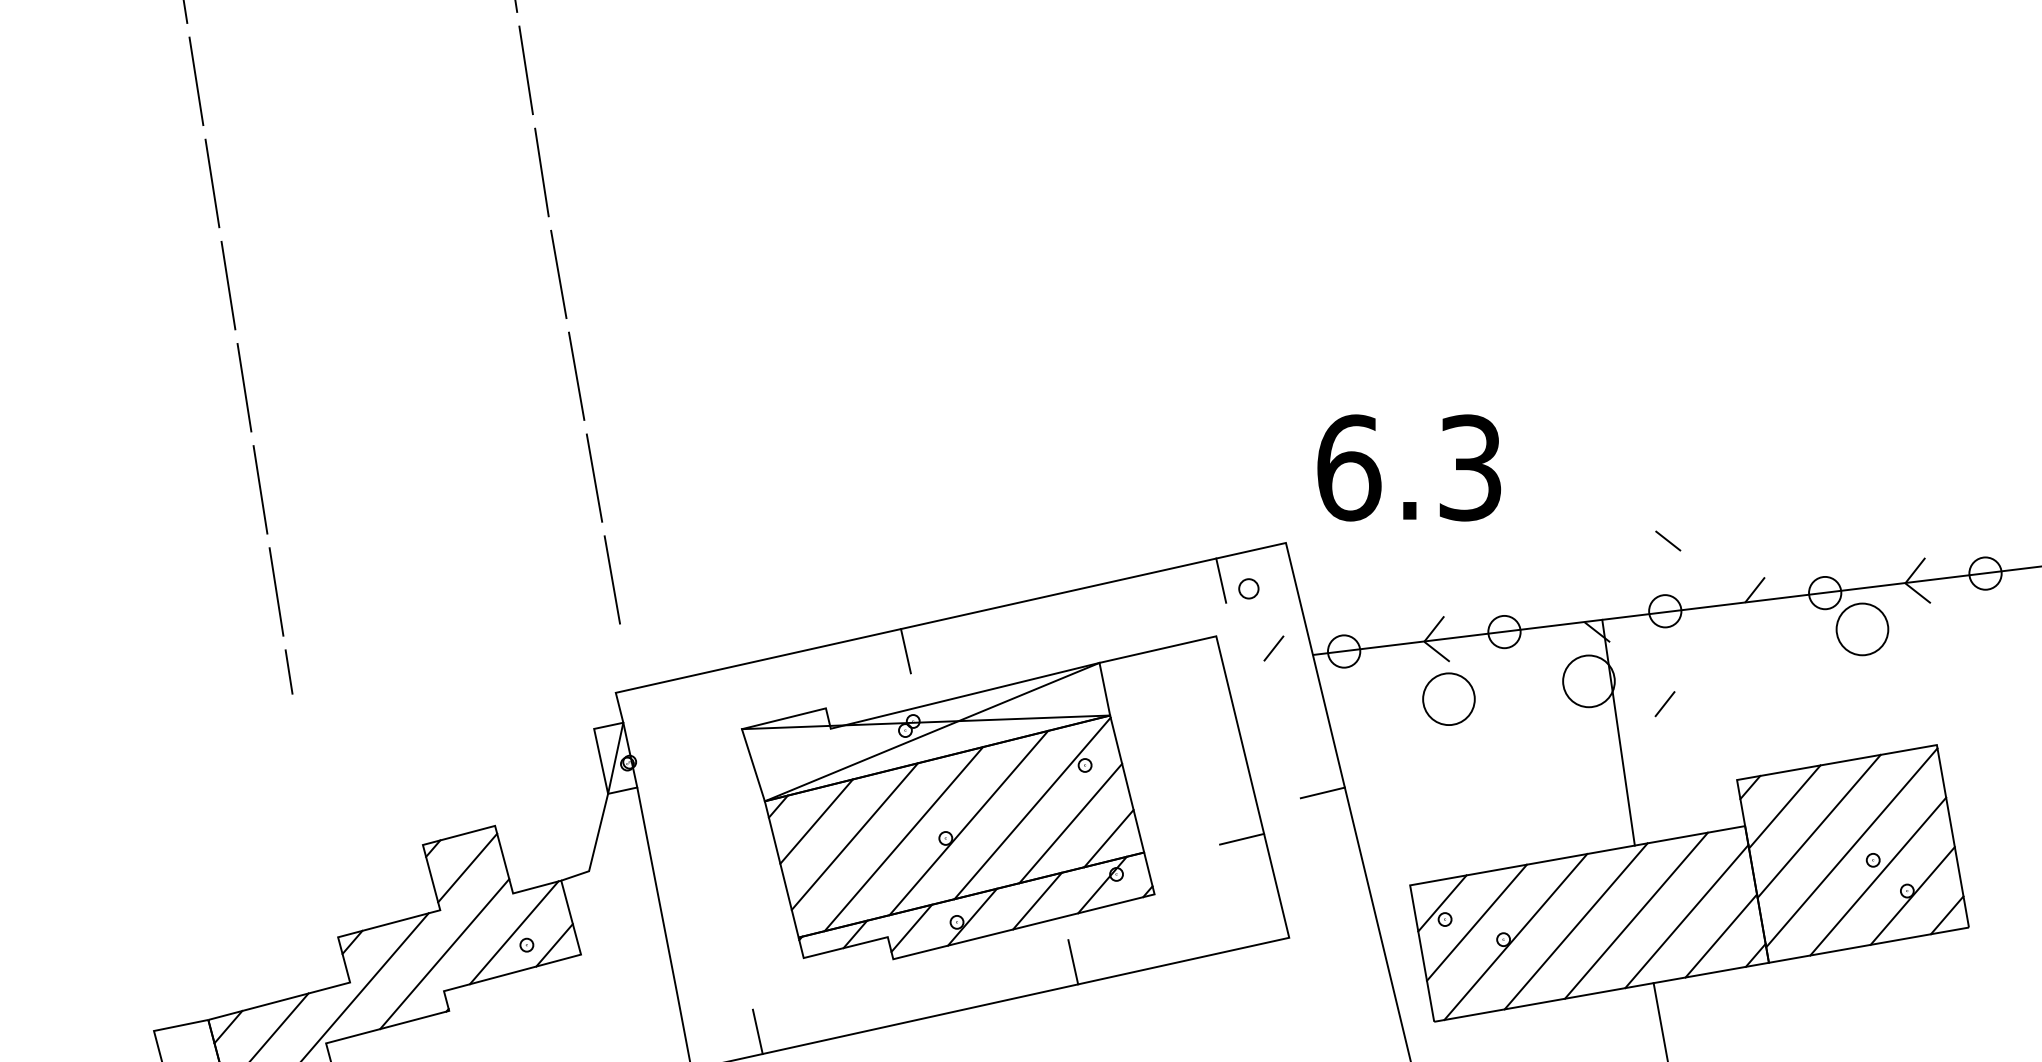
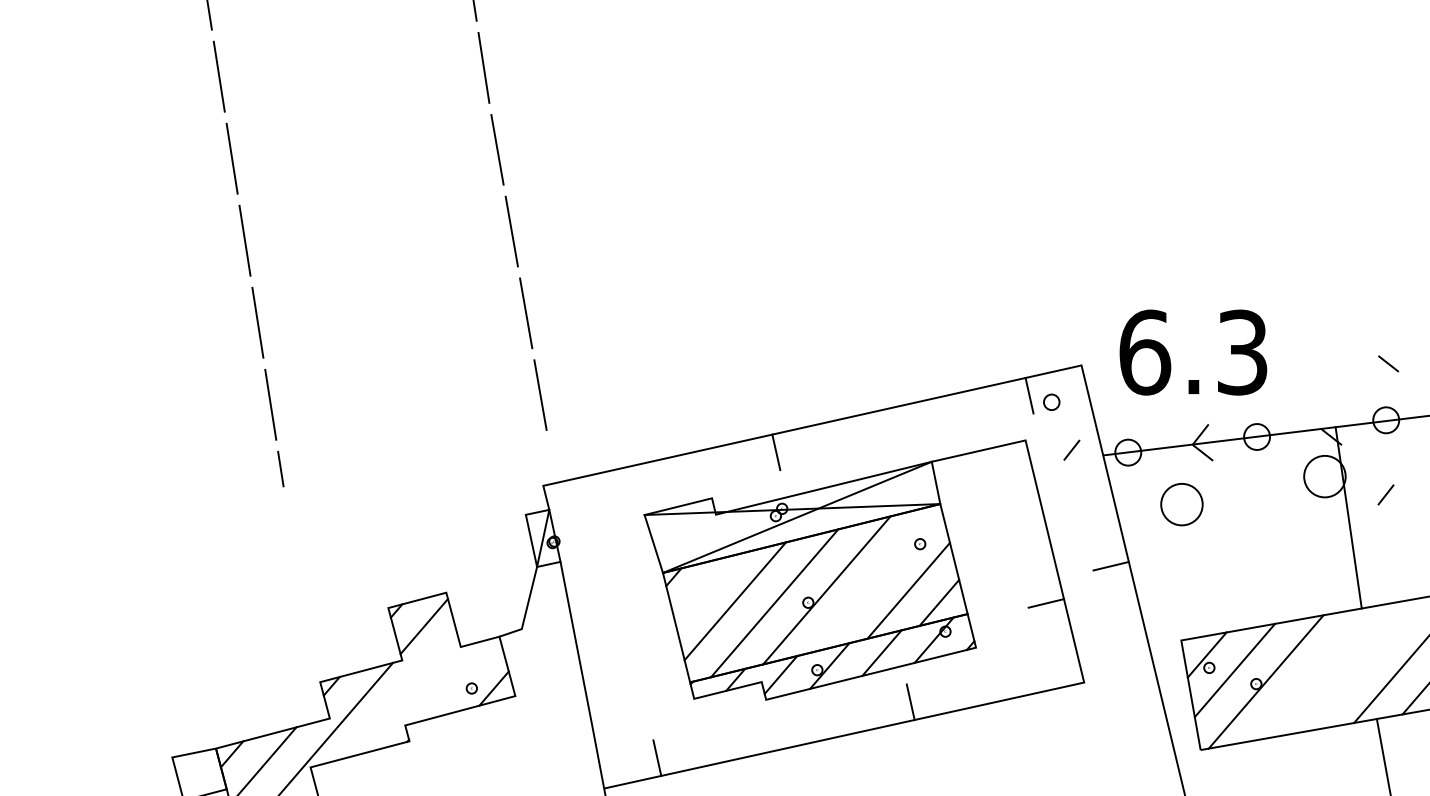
text: (1408, 467) -> (1192, 352), moved
part: (1448, 698) -> (1181, 504), moved
line: (1032, 808) -> (877, 578), removed
line: (816, 821) -> (704, 589), removed
line: (1636, 915) -> (1363, 664), removed
line: (1575, 926) -> (1314, 673), removed
line: (513, 932) -> (461, 678), removed
line: (444, 954) -> (405, 696), removed

